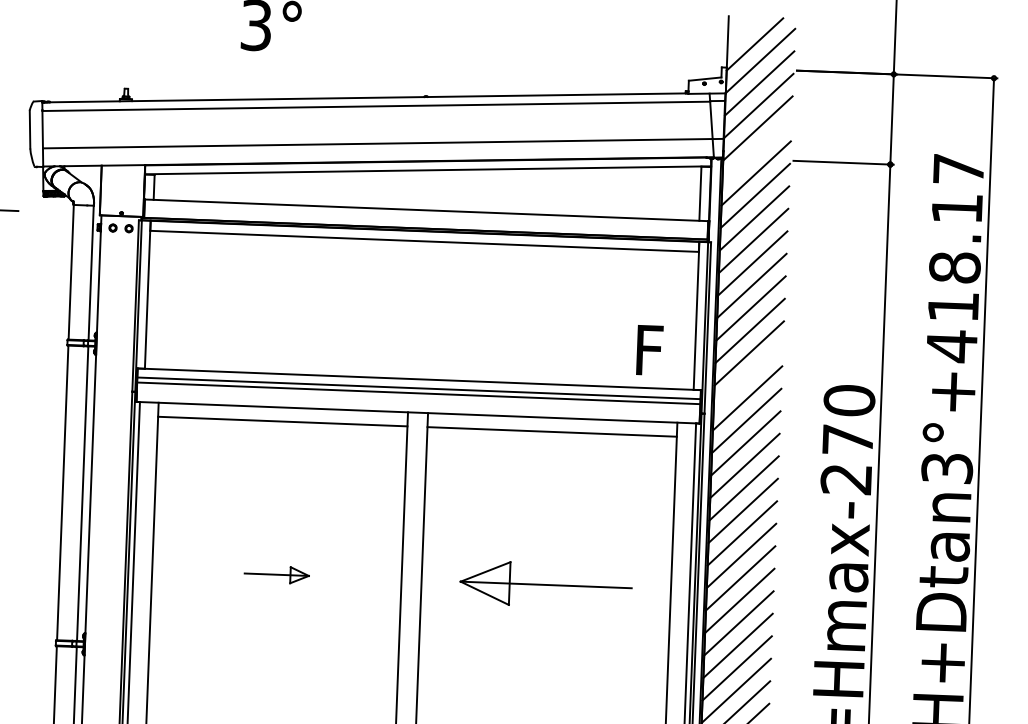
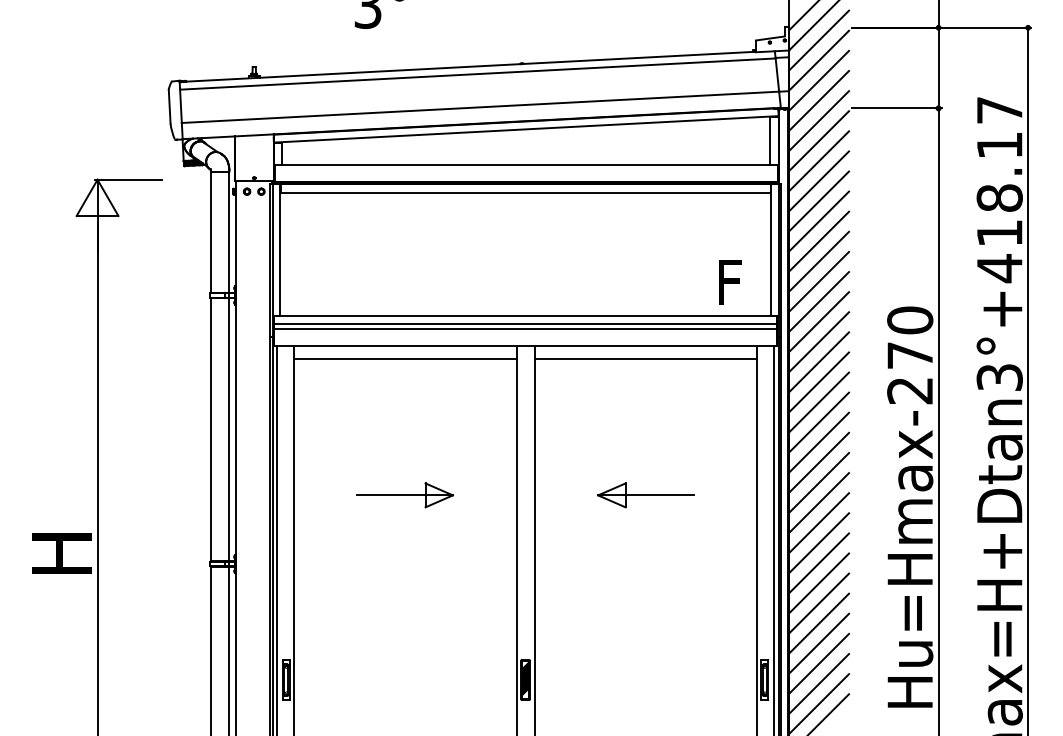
line: (757, 150) -> (819, 100), added
line: (748, 375) -> (819, 301), added
part: (276, 574) -> (404, 495), size x1.67
part: (545, 585) -> (645, 495), size x0.62

